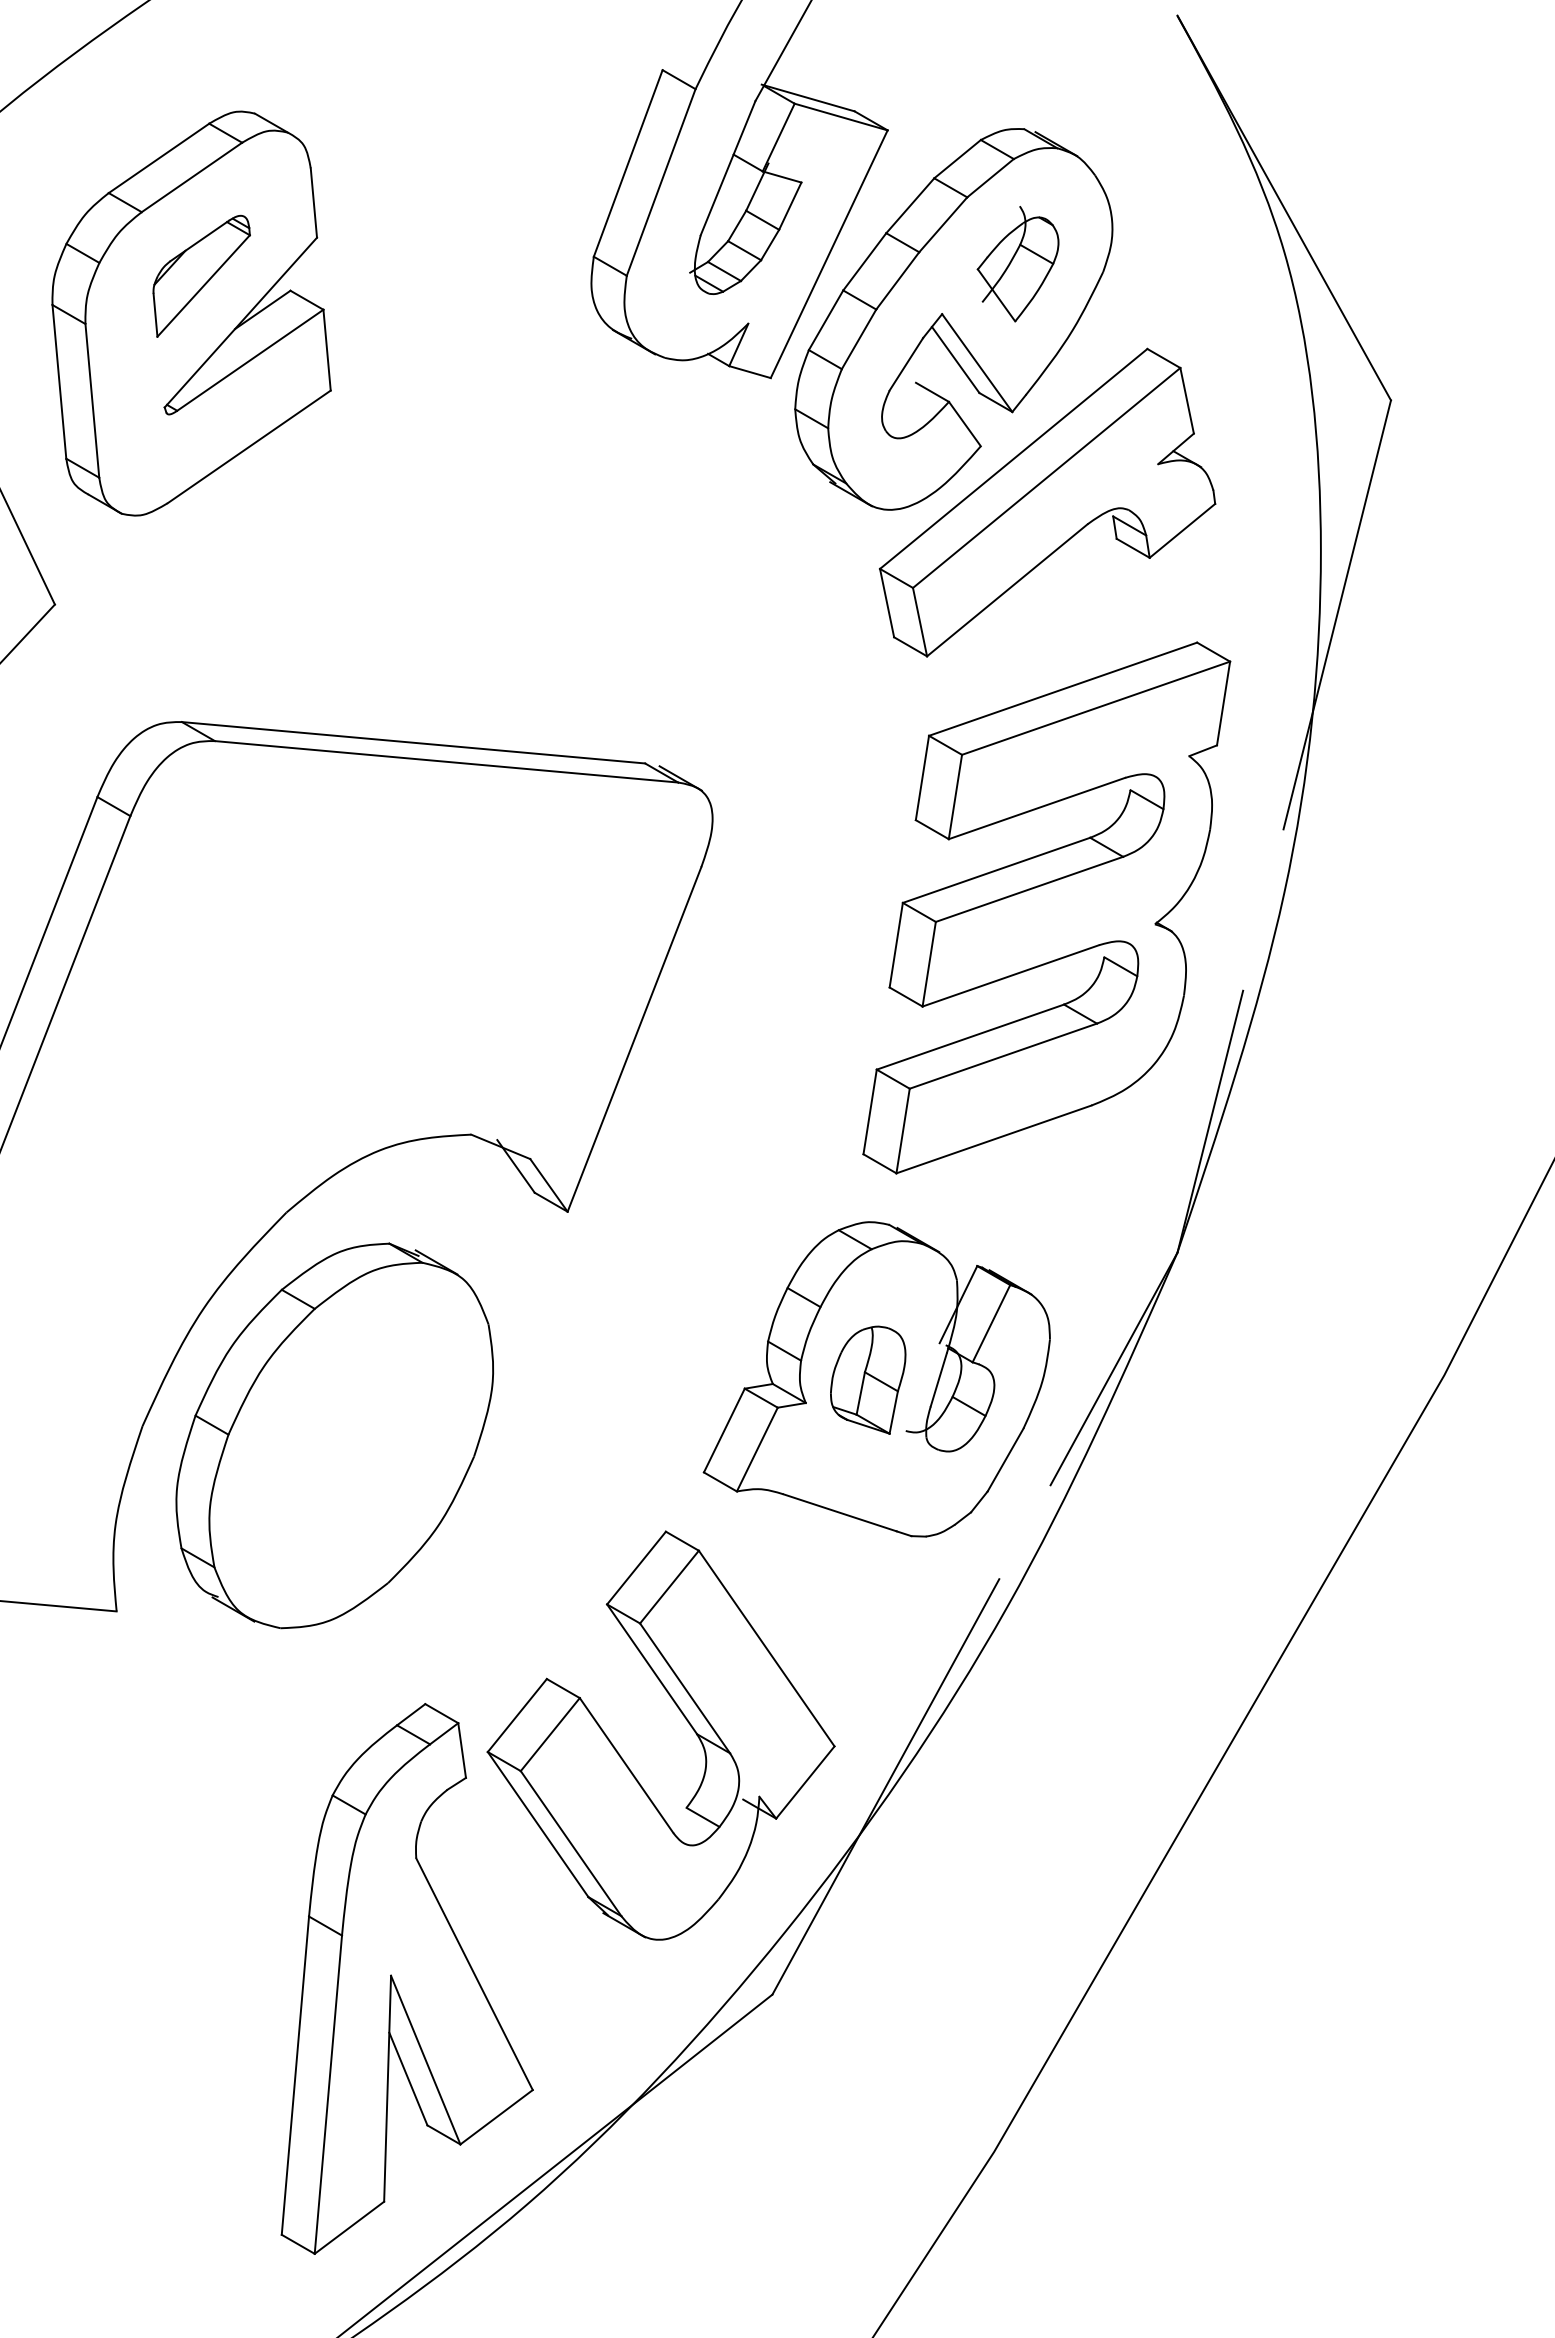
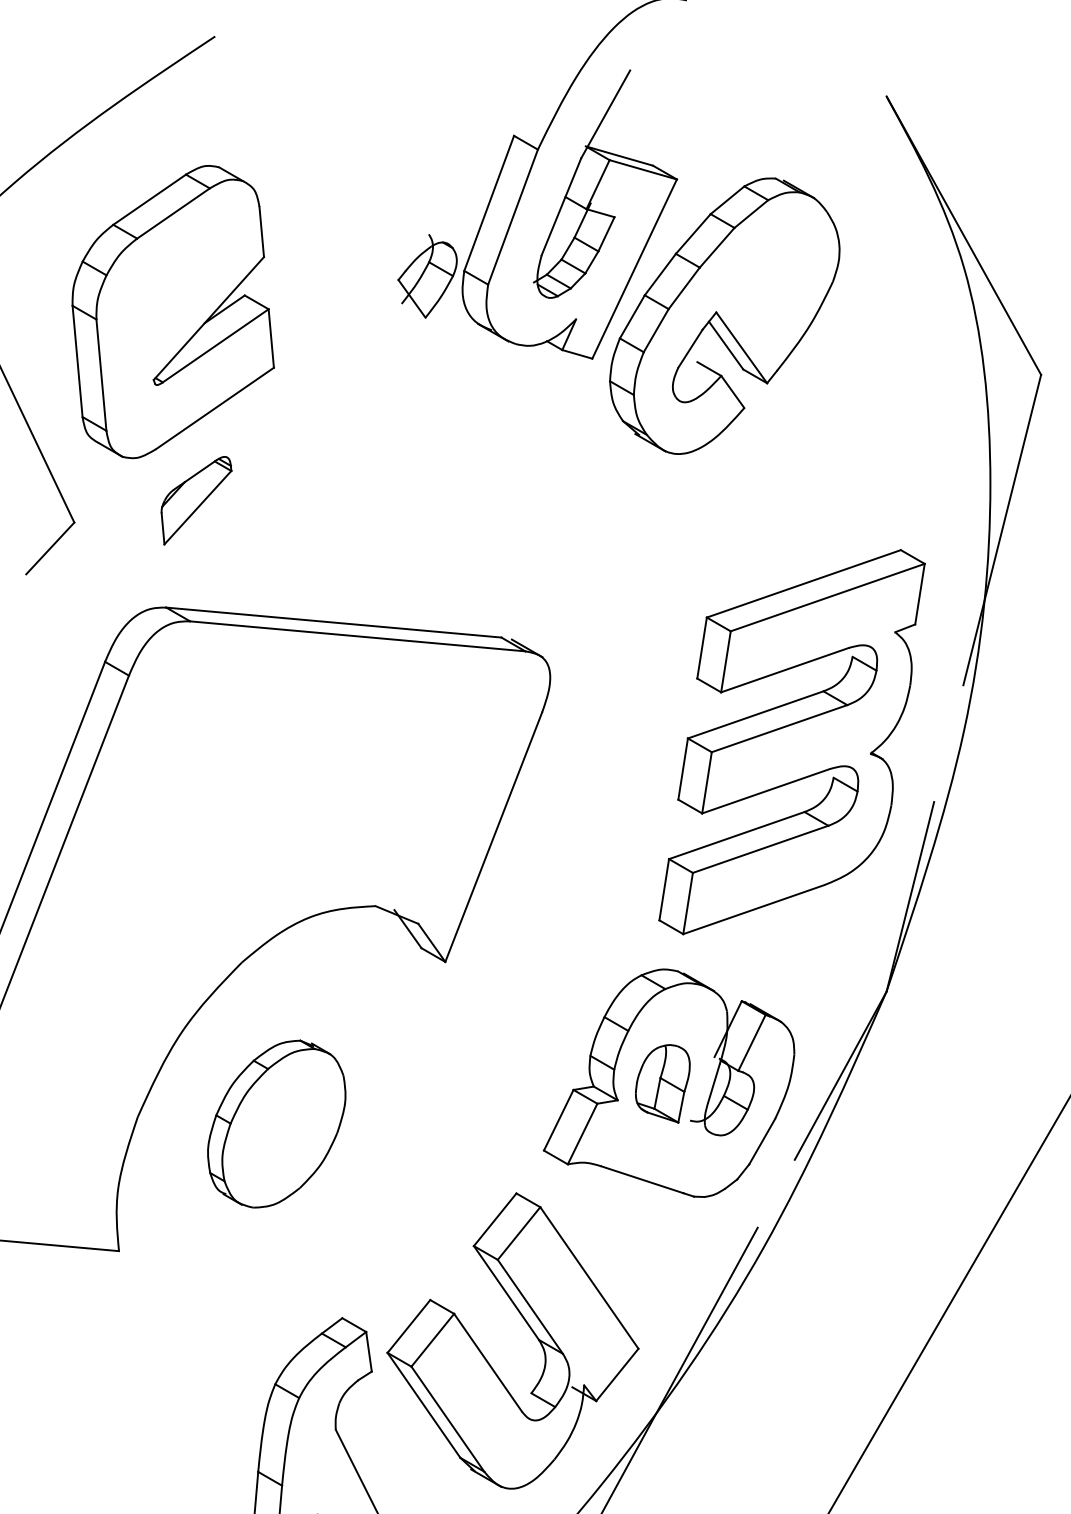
part: (1017, 264) -> (427, 276), moved
part: (201, 275) -> (196, 500), moved
part: (1047, 502) -> (792, 448), removed
part: (334, 1435) -> (276, 1123), size x0.6

